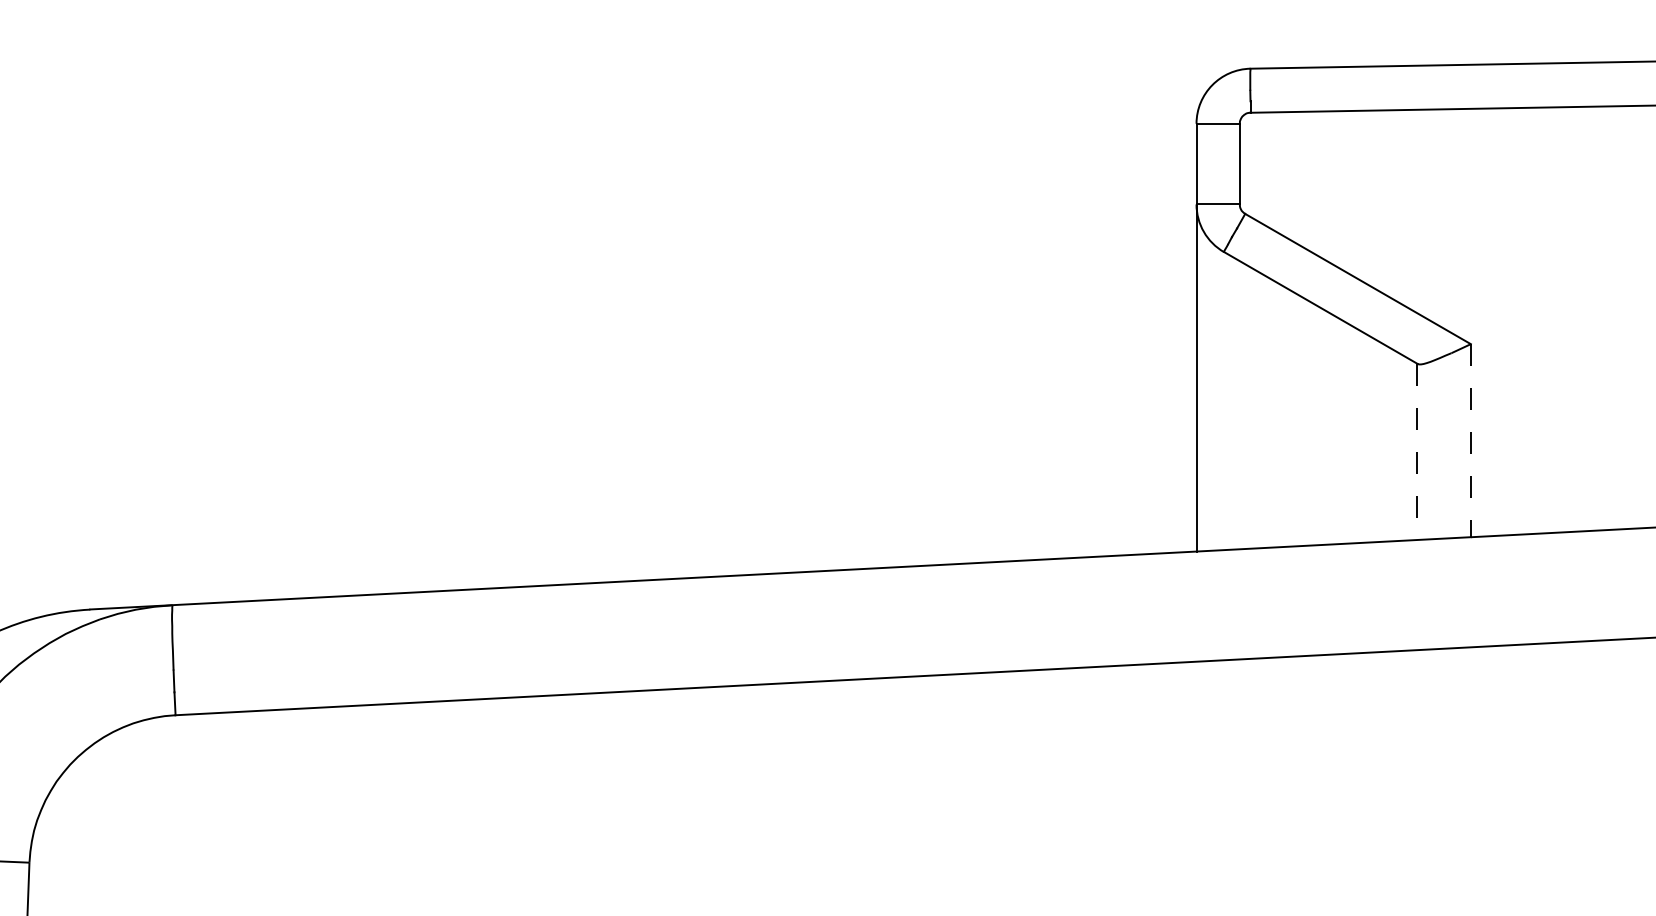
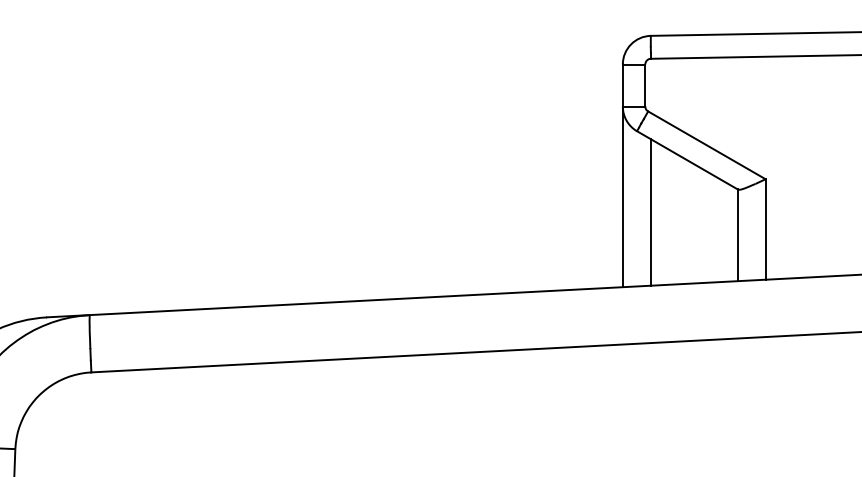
line: (1249, 408) -> (650, 212), added
line: (1470, 440) -> (765, 229), dashed -> solid
line: (1416, 452) -> (737, 235), dashed -> solid

